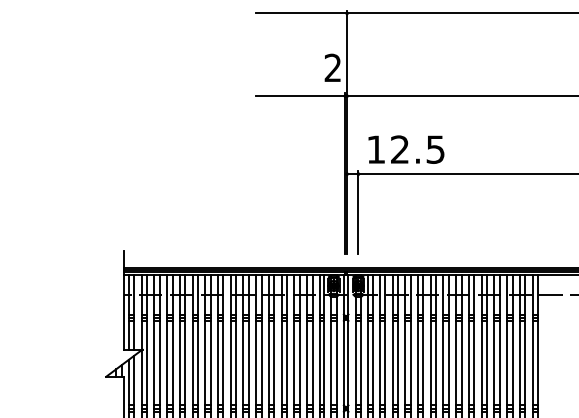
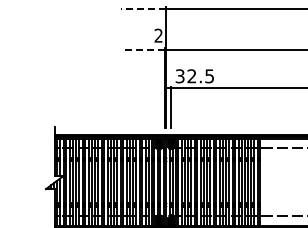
line: (302, 13) -> (143, 8), solid -> dashed
line: (300, 95) -> (142, 49), solid -> dashed
text: (374, 150) -> (179, 76), 12.5 -> 32.5

